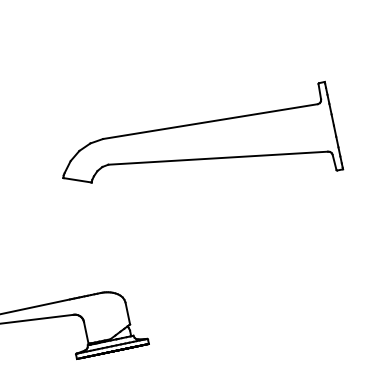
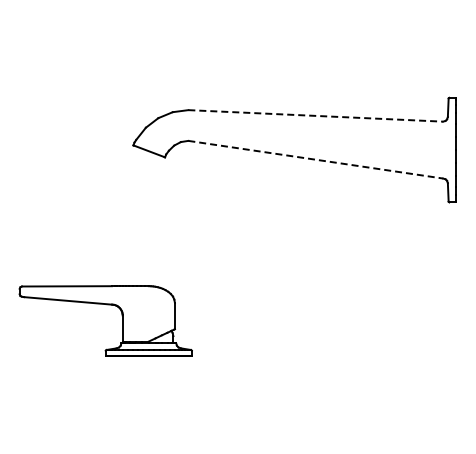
line: (210, 121) -> (315, 115), solid -> dashed
line: (217, 158) -> (315, 159), solid -> dashed

